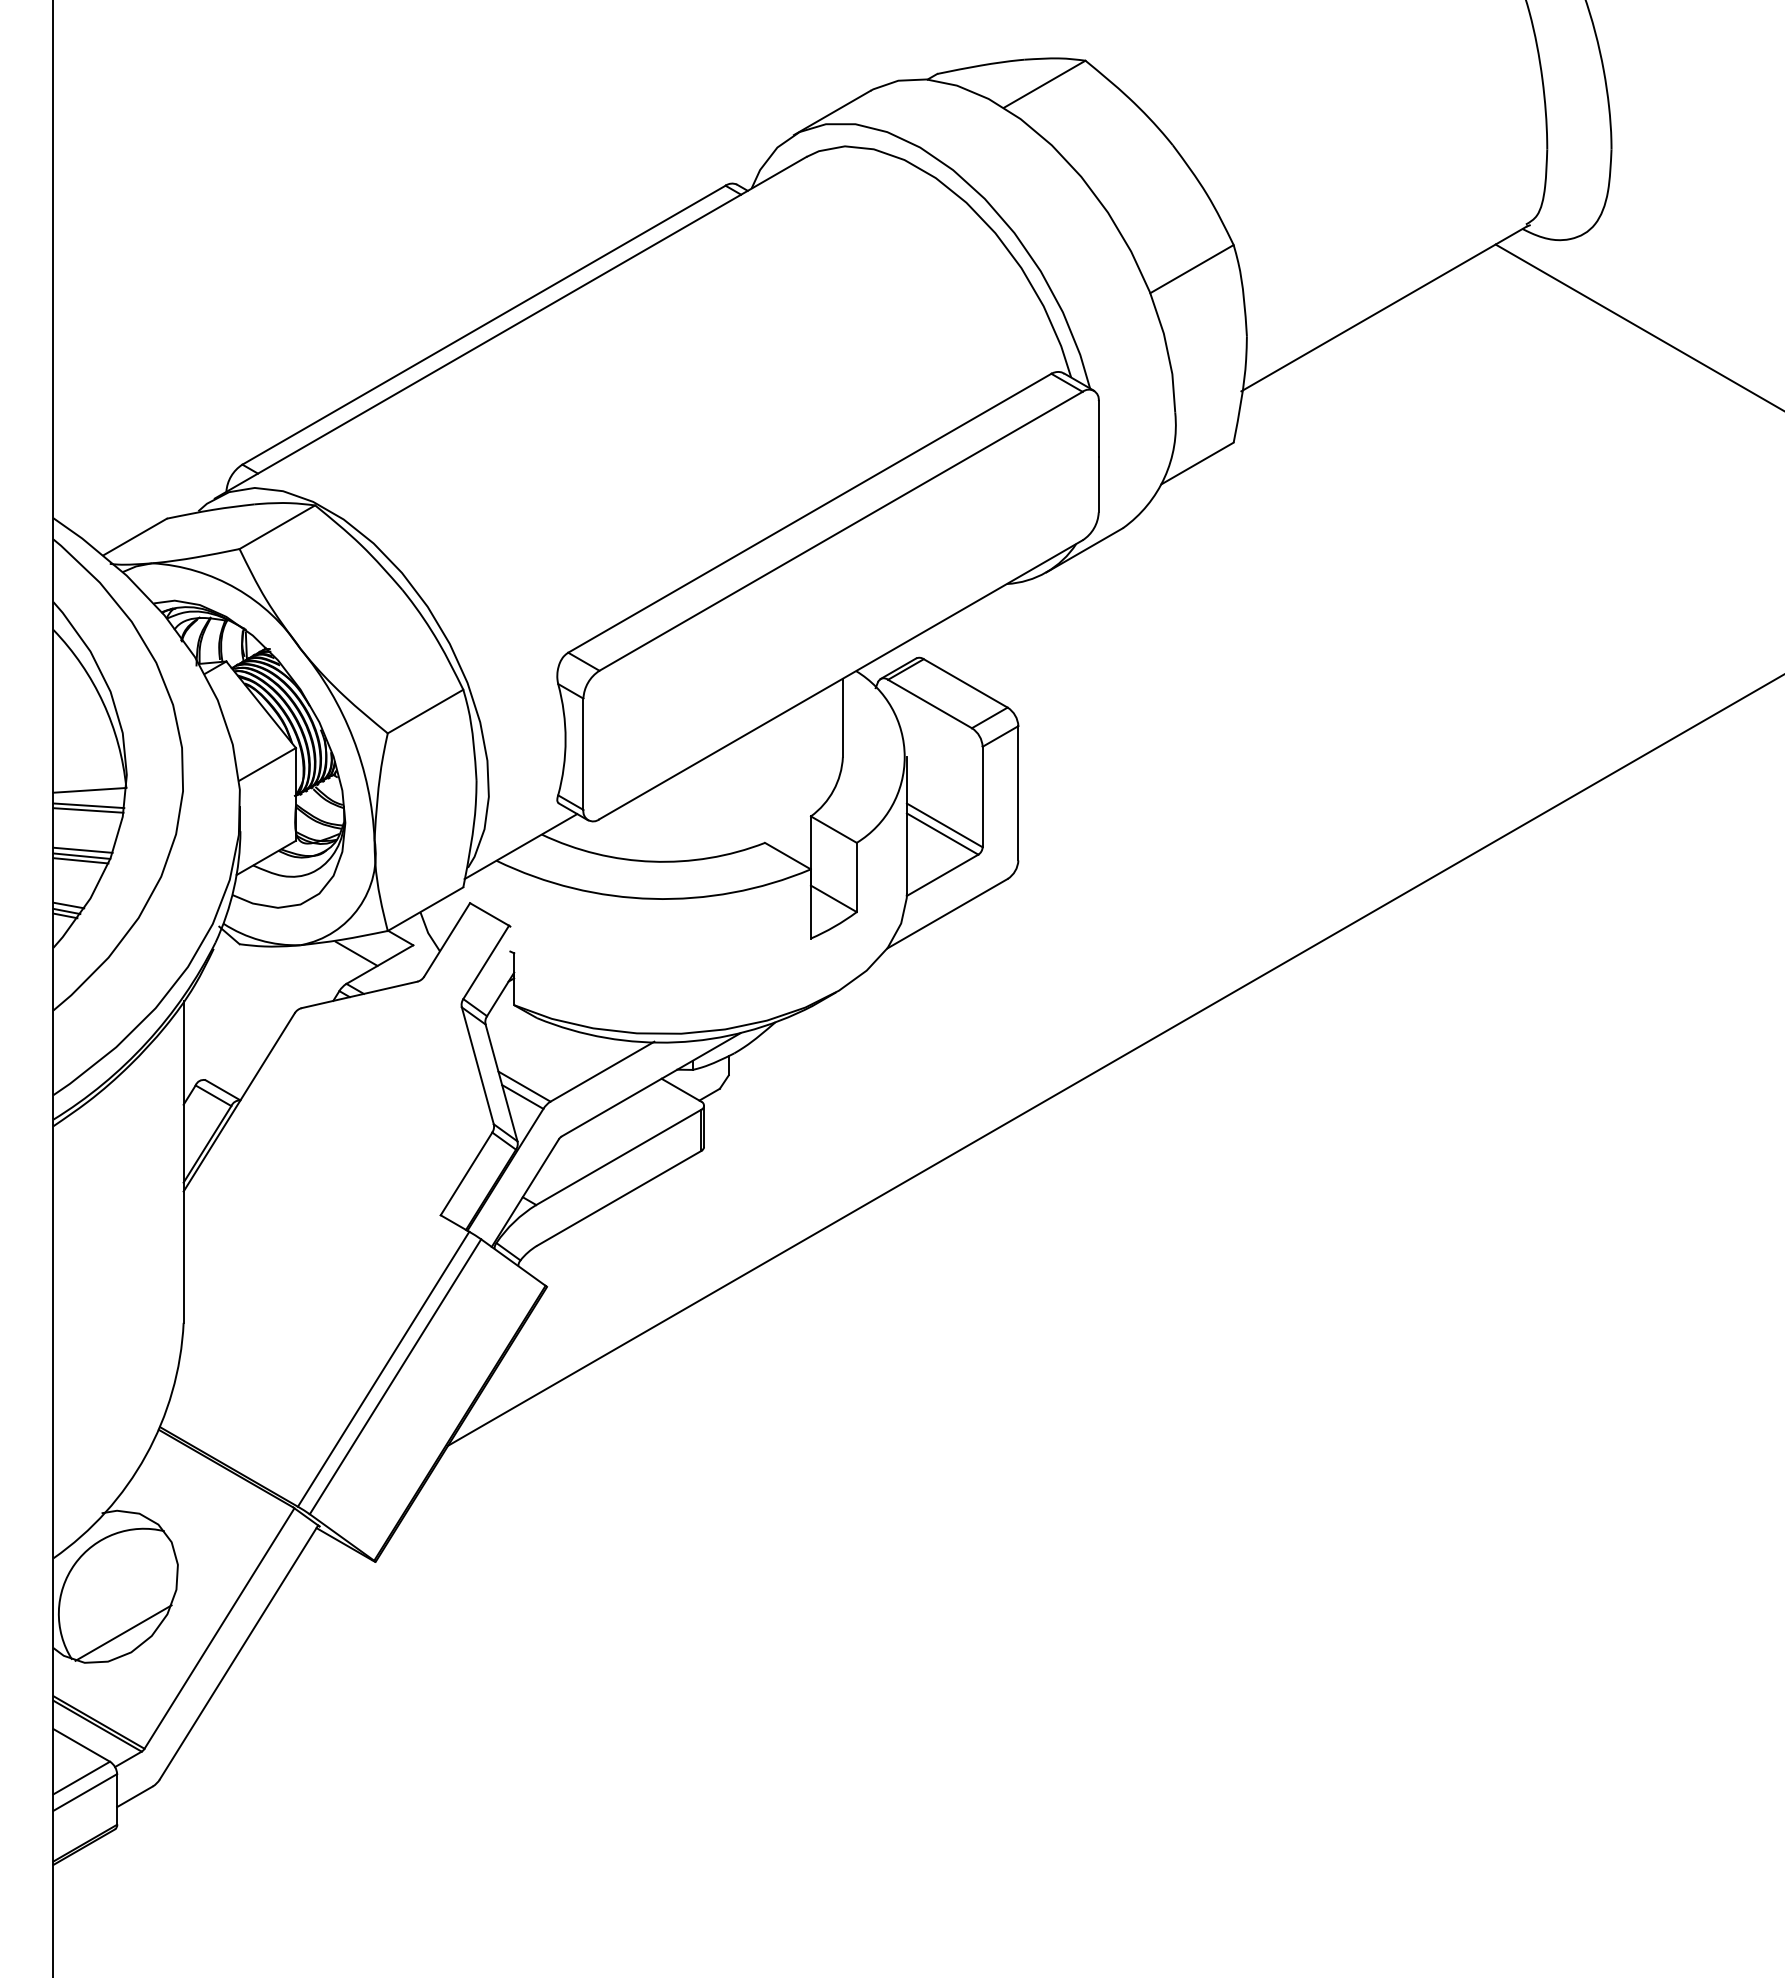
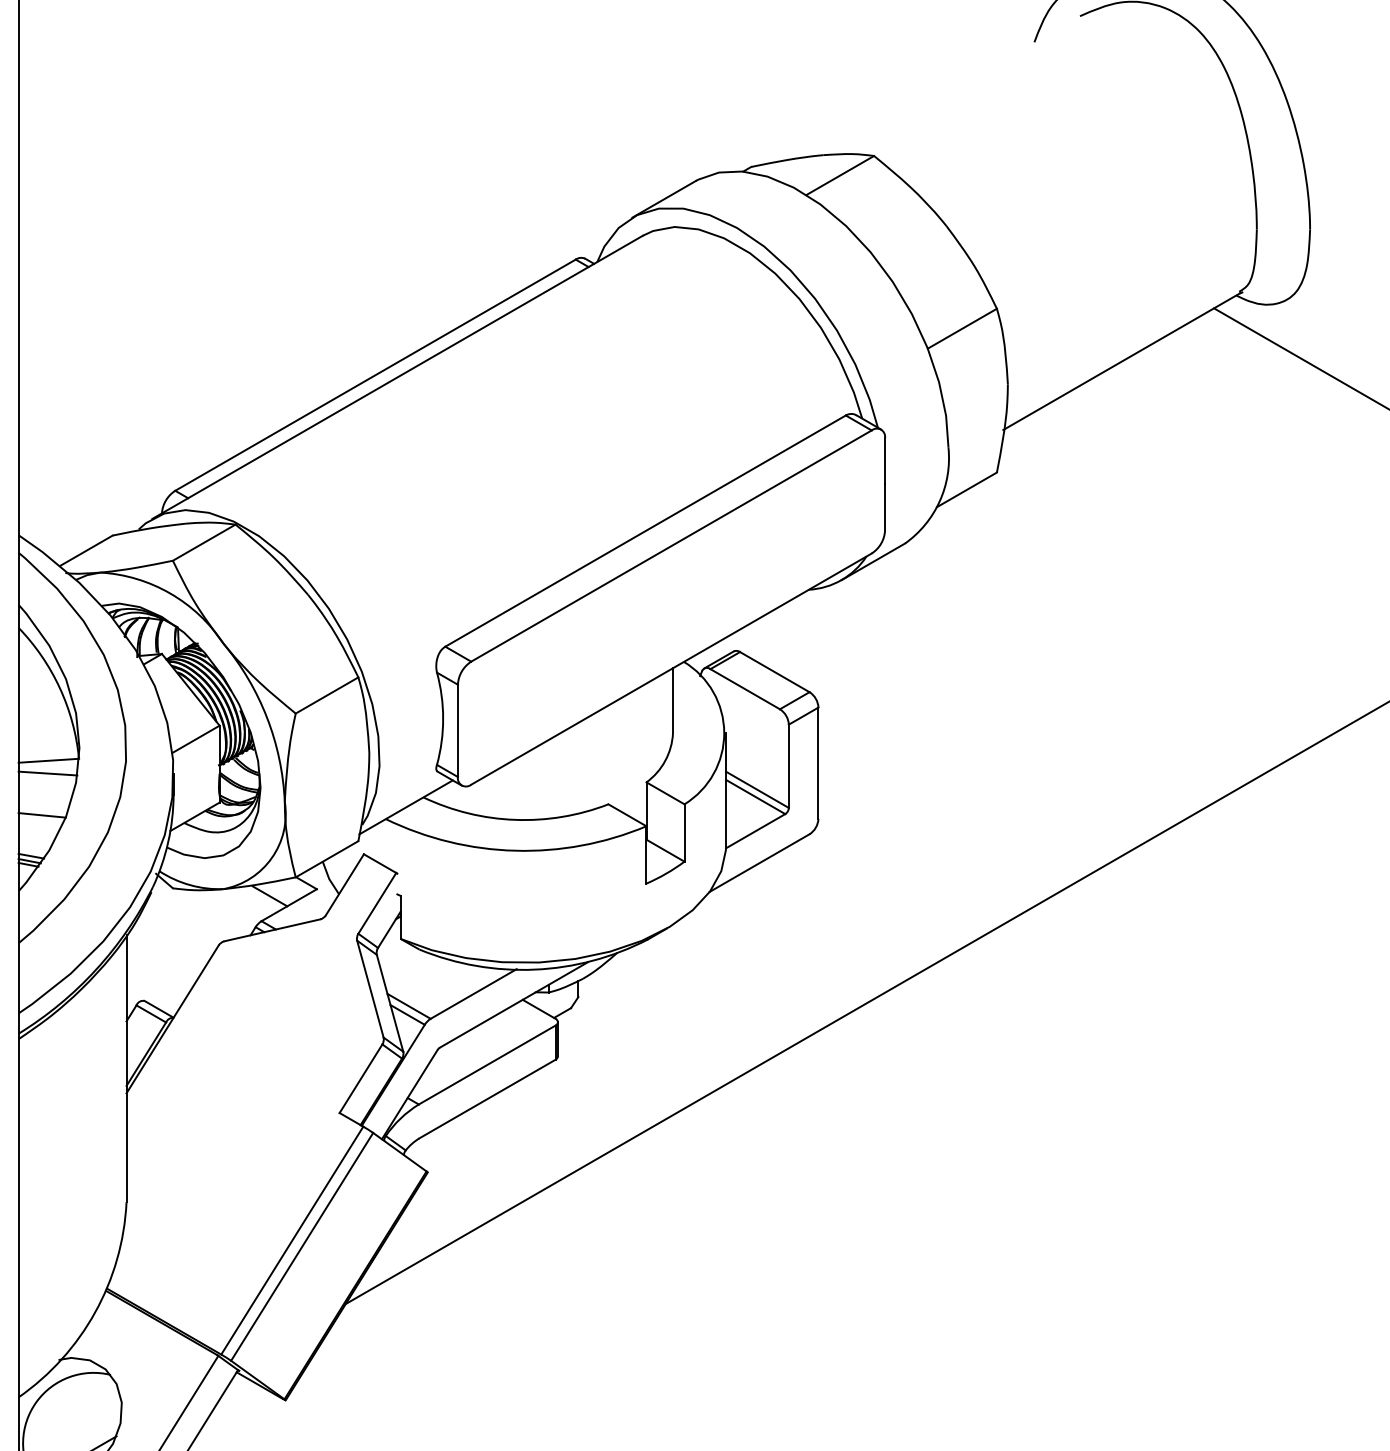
line: (88, 810) -> (47, 777), removed
line: (82, 849) -> (42, 809), removed
line: (80, 860) -> (41, 818), removed

